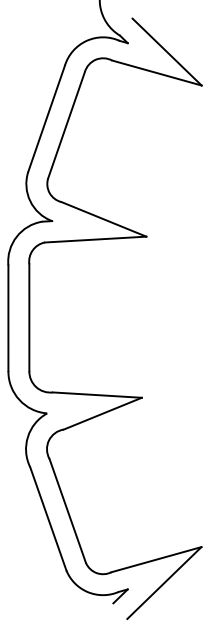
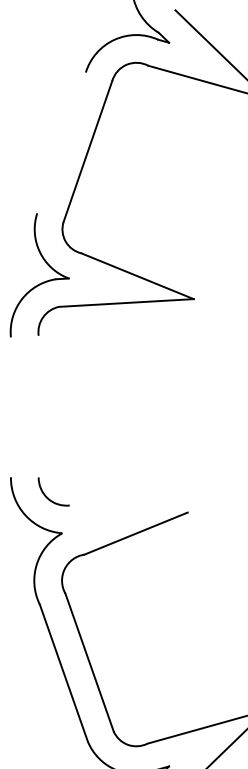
line: (46, 118) -> (61, 142), removed
line: (29, 317) -> (38, 406), removed
line: (8, 318) -> (11, 407), removed
line: (96, 394) -> (127, 508), removed

